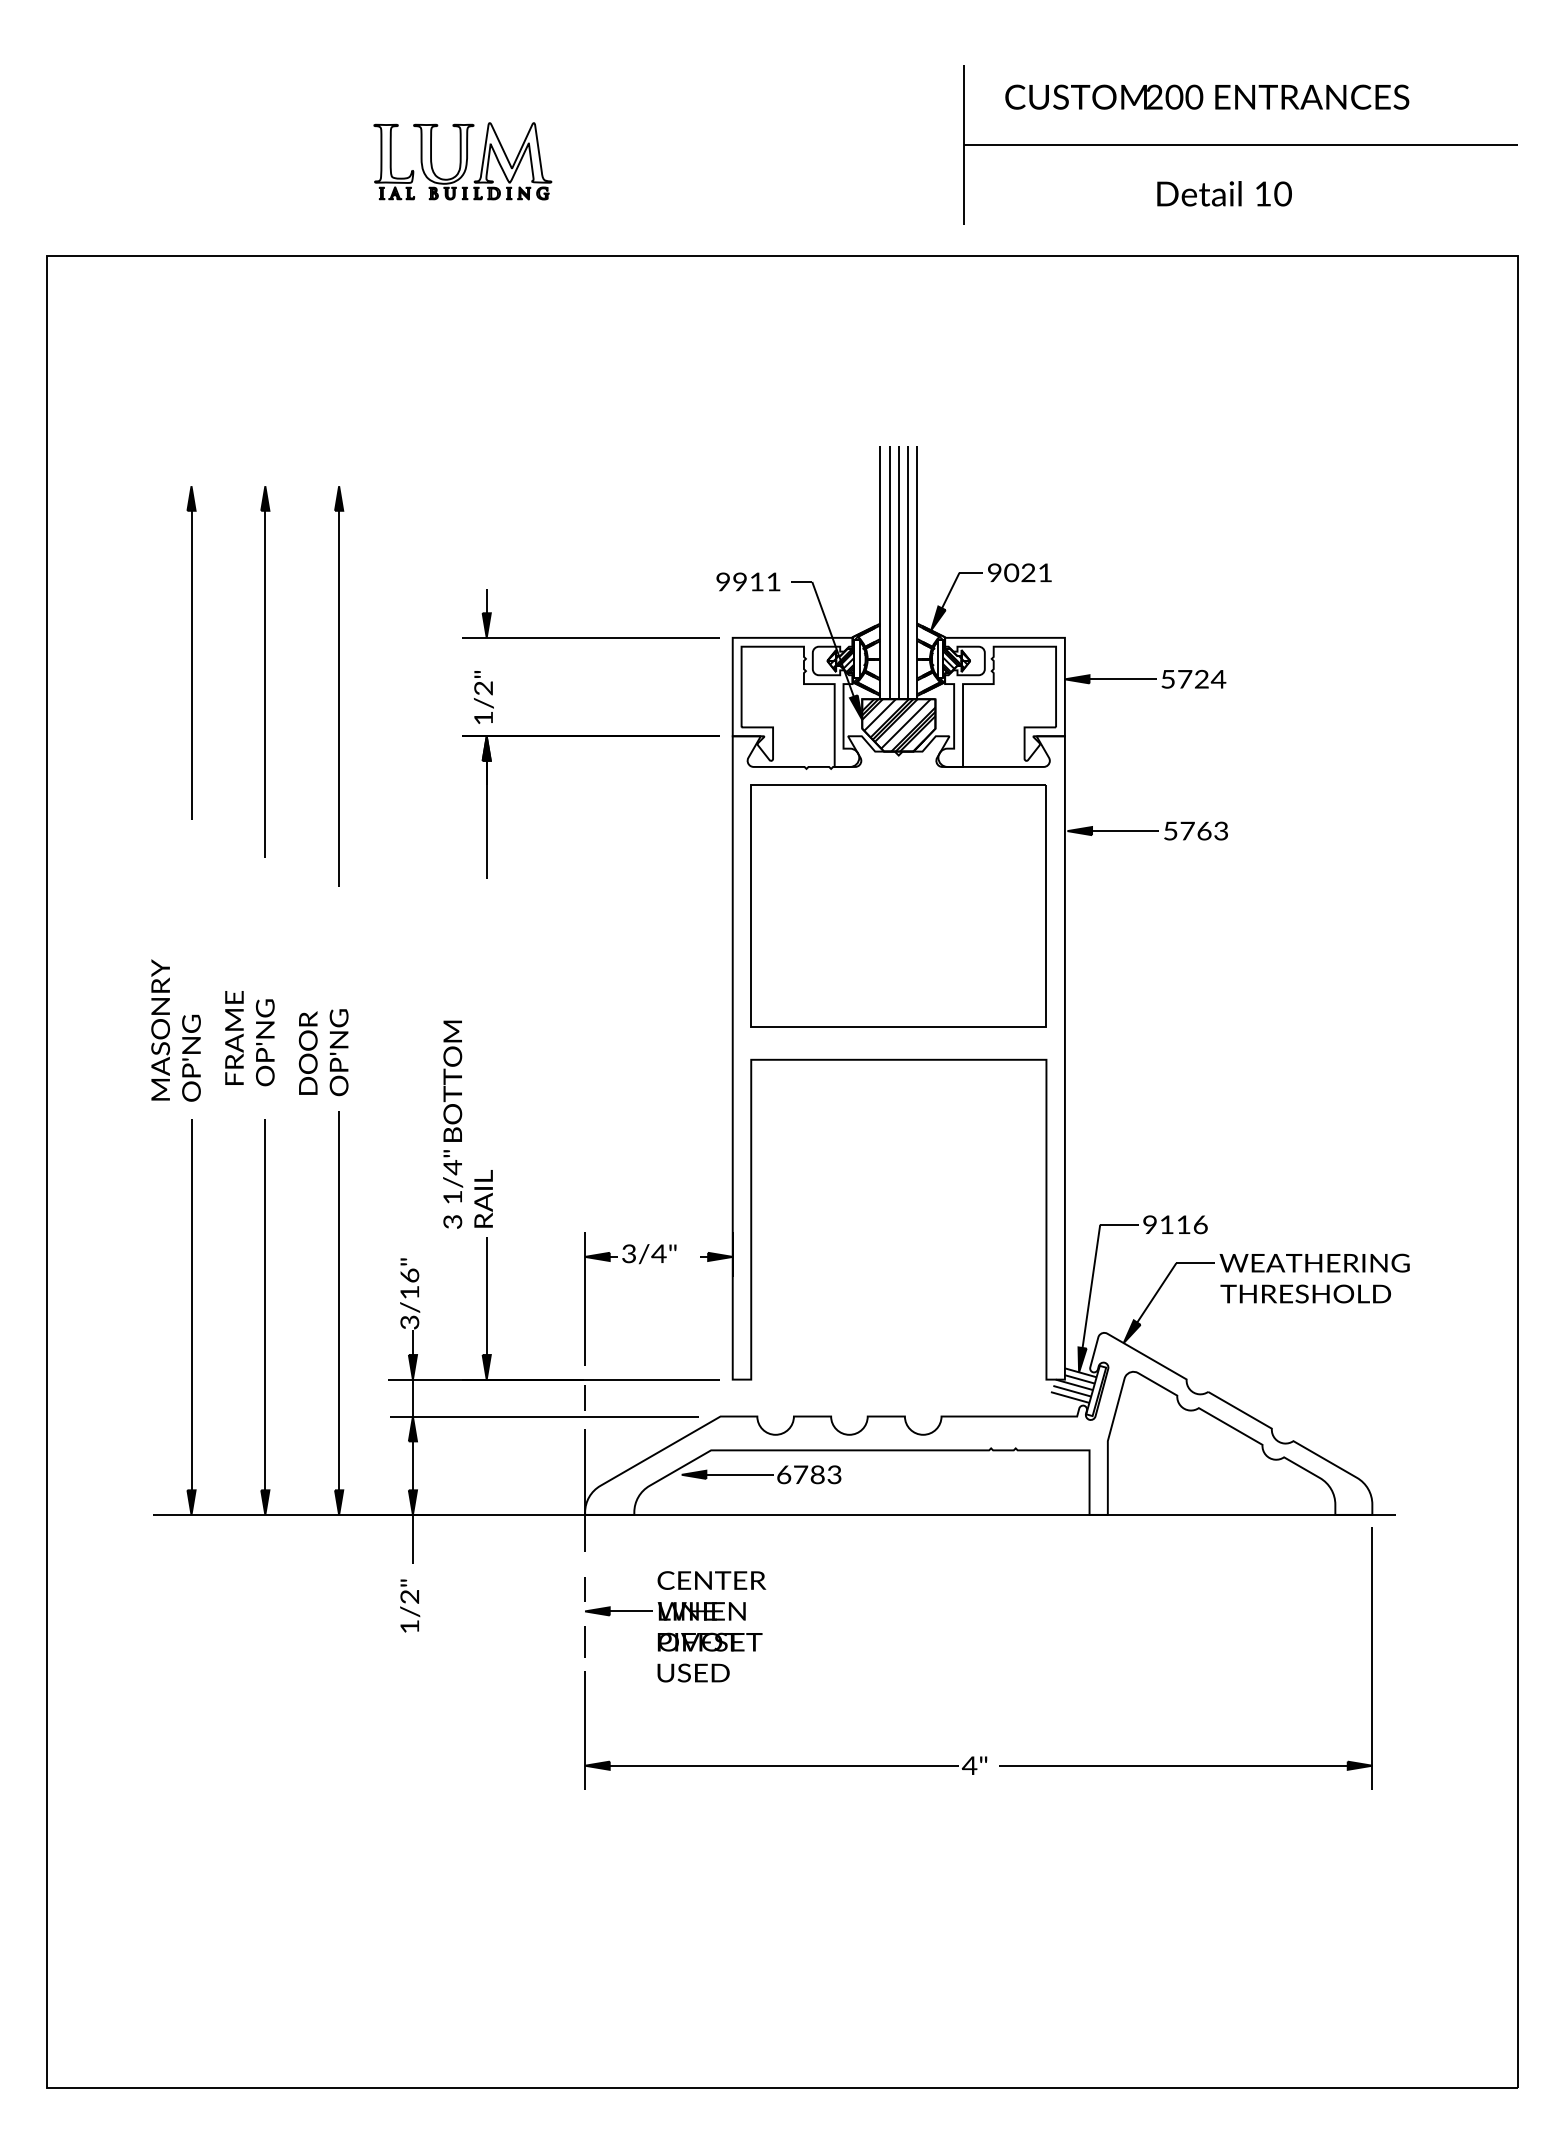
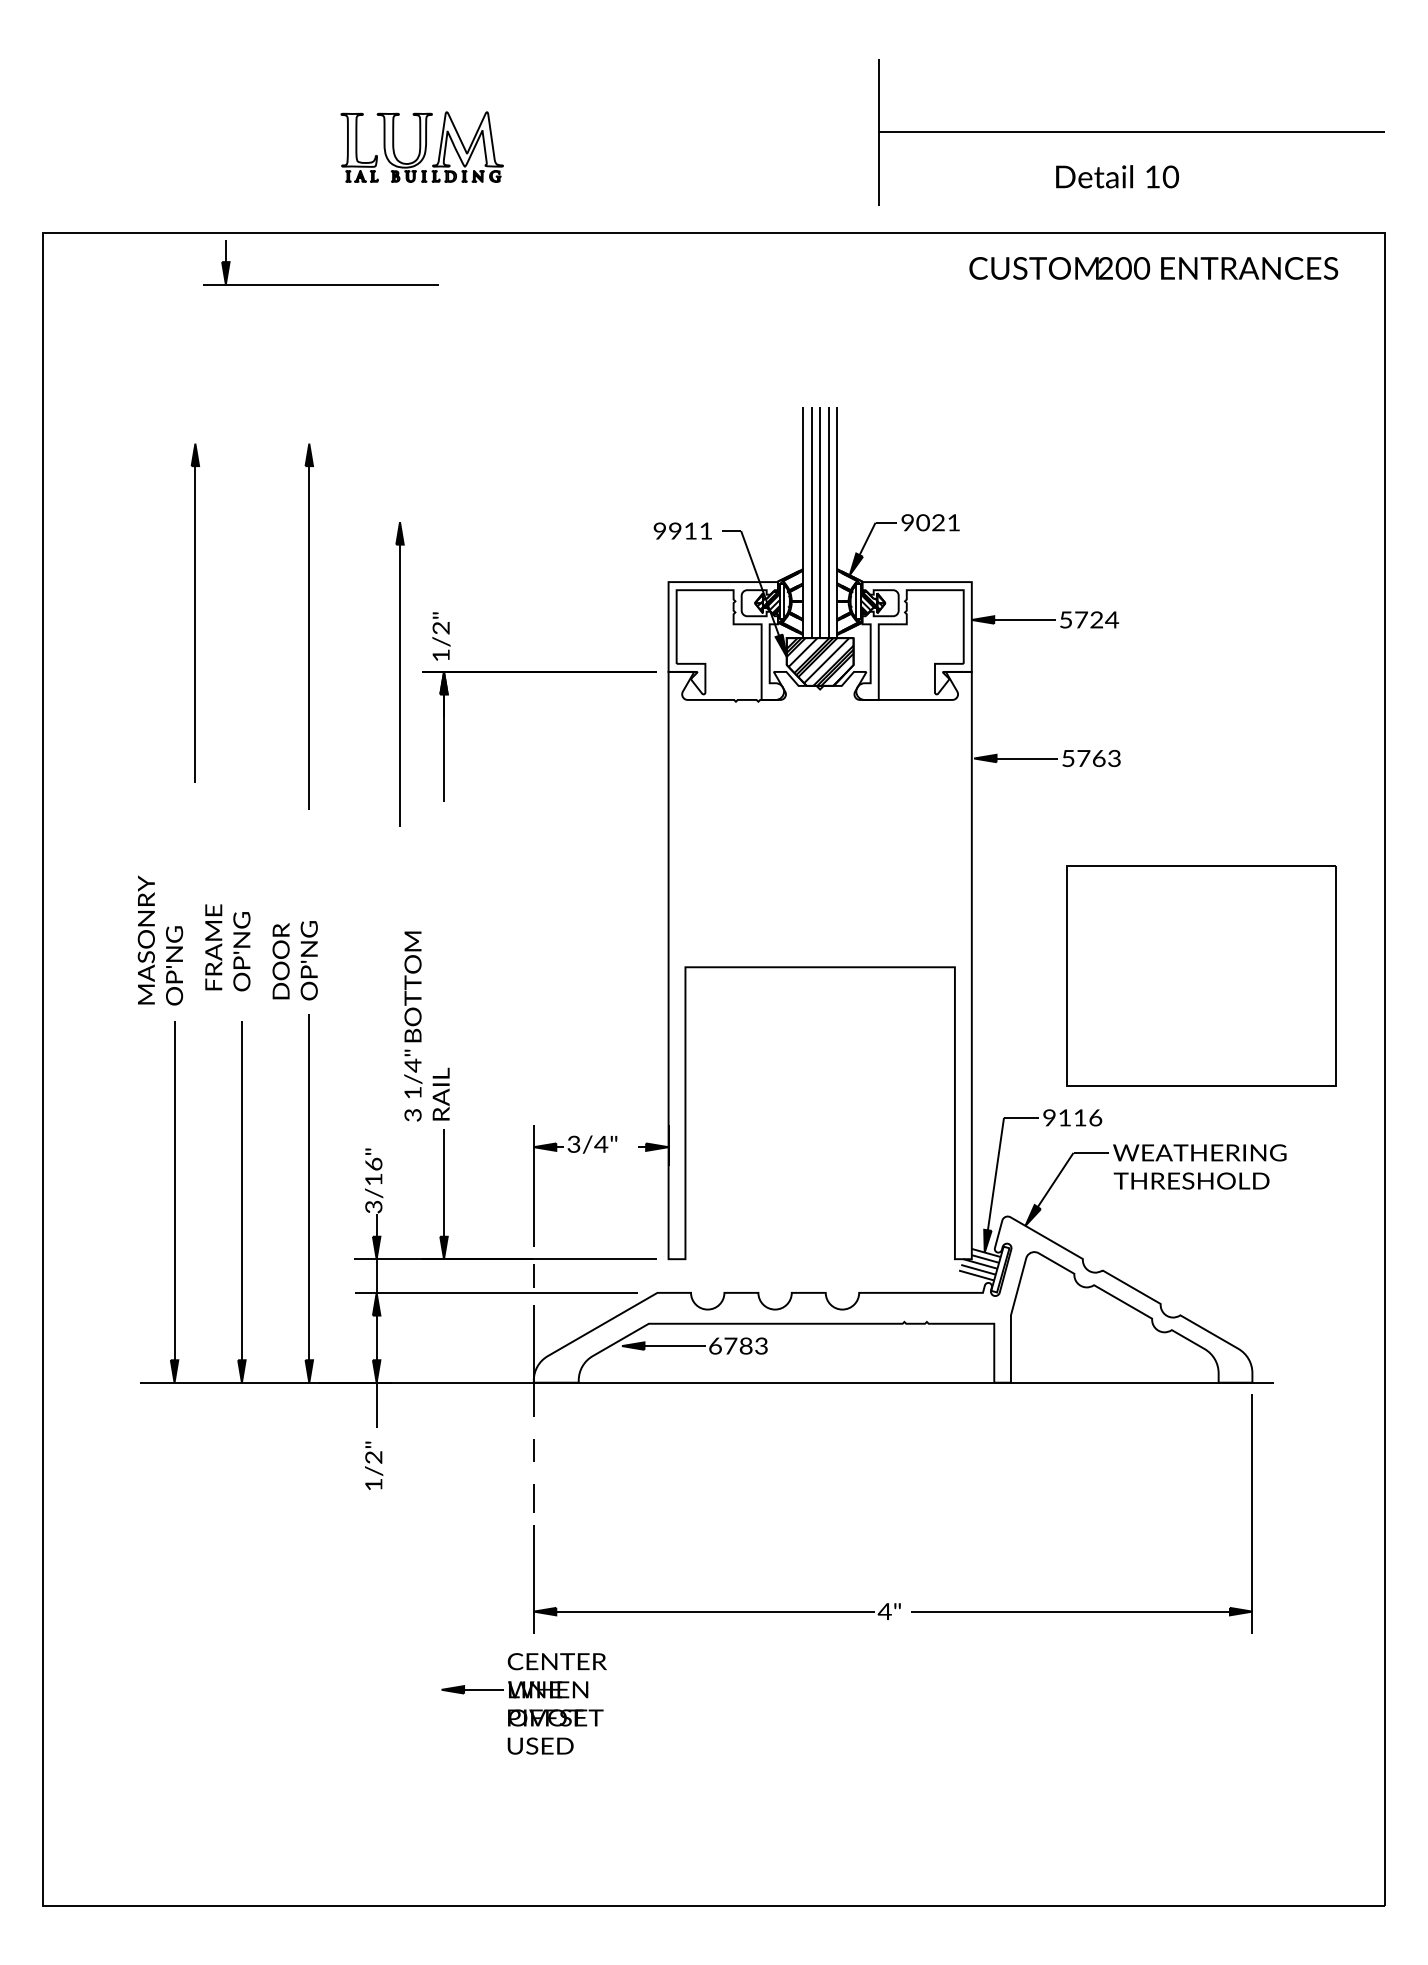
text: (1207, 96) -> (1153, 267), moved
part: (590, 637) -> (320, 284), moved
part: (191, 652) -> (399, 673), moved
part: (265, 671) -> (195, 612), moved
part: (898, 905) -> (1201, 975), moved
part: (675, 1626) -> (524, 1703), moved

